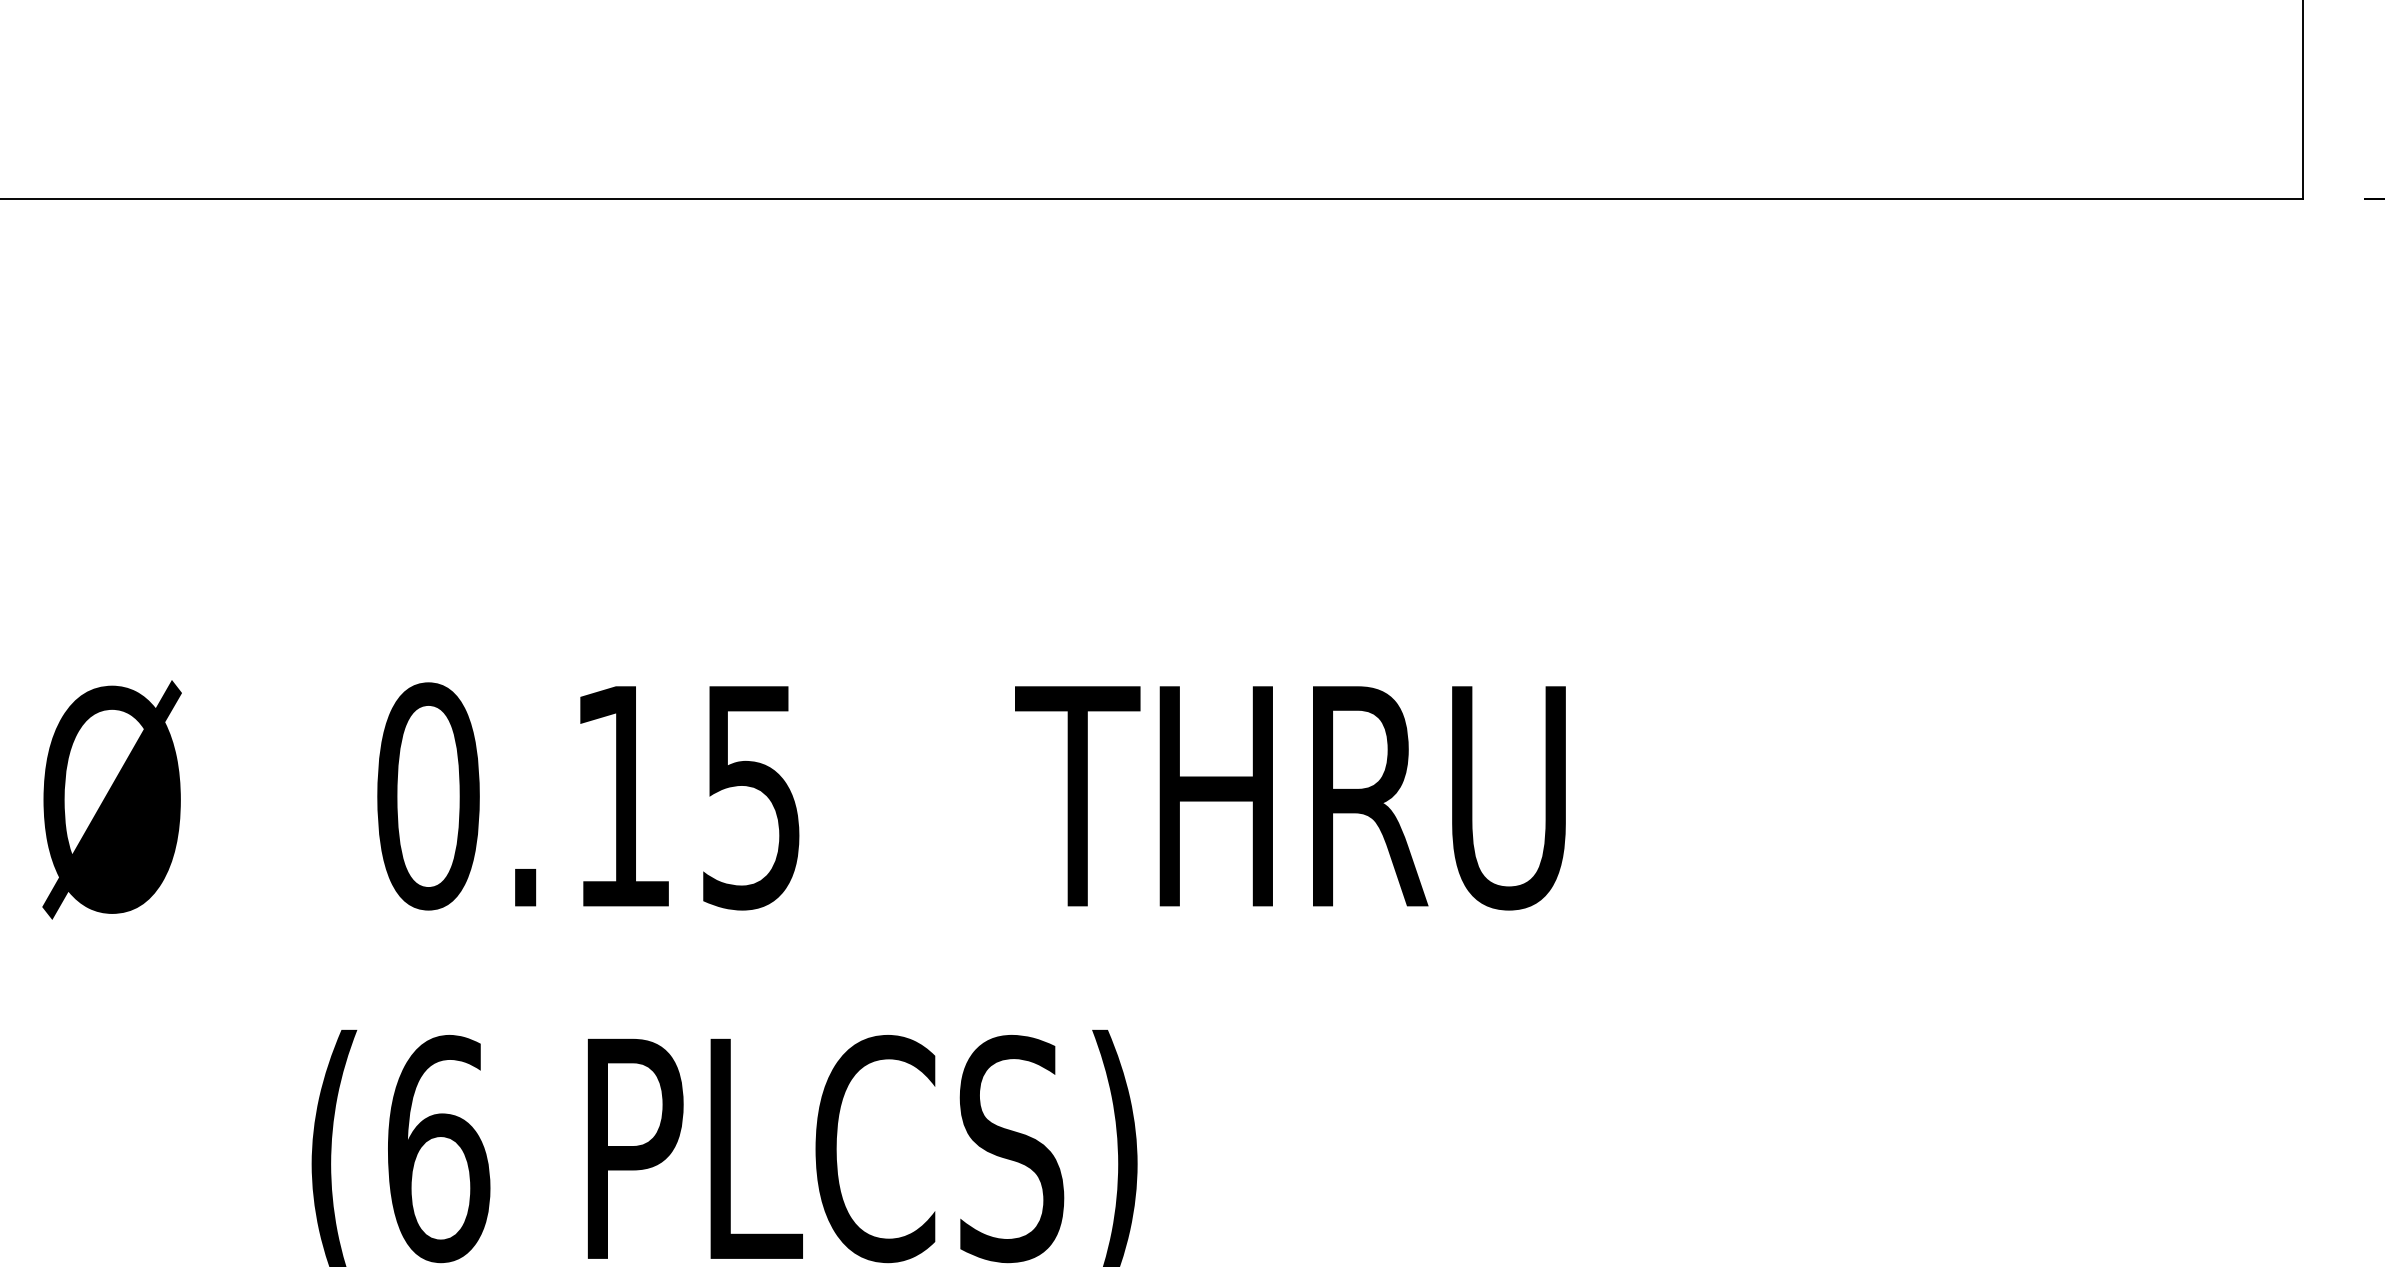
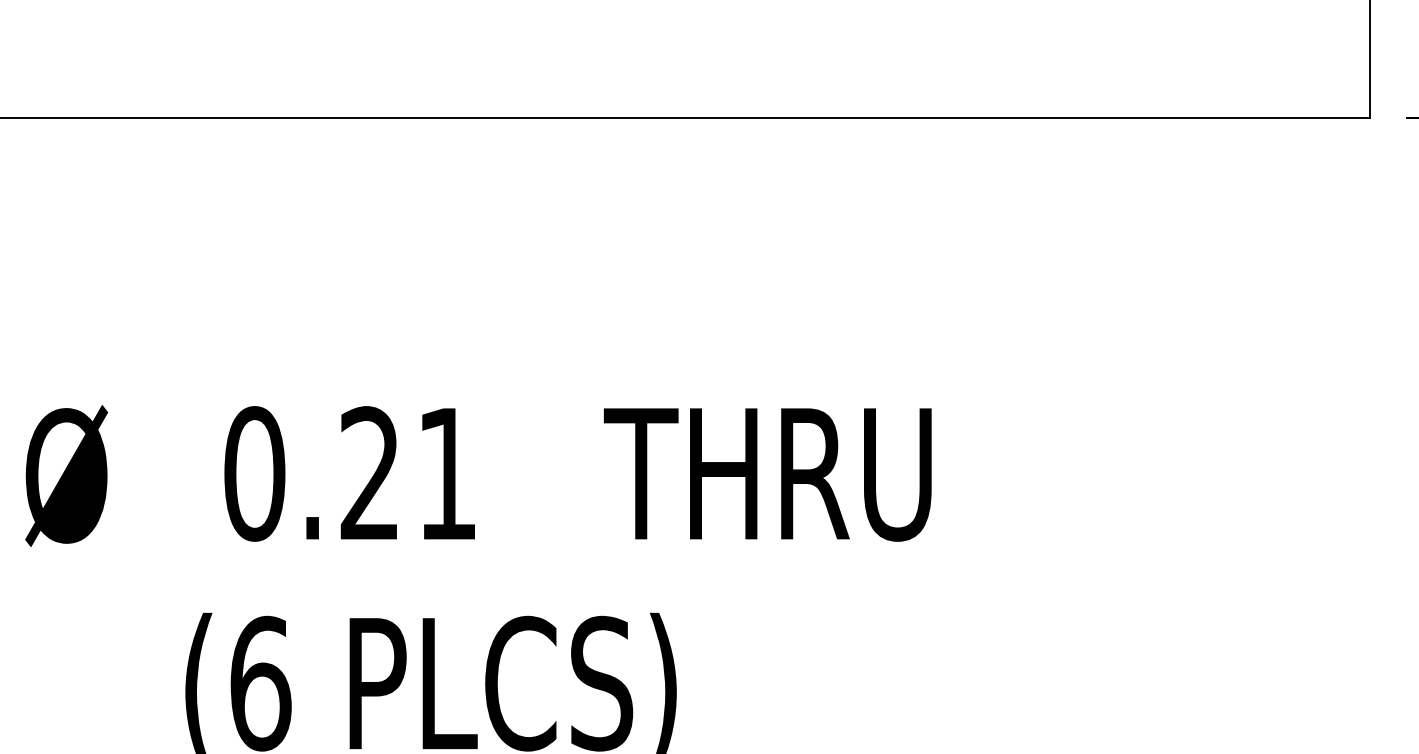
text: (684, 795) -> (407, 473), 0.15 -> 0.21

